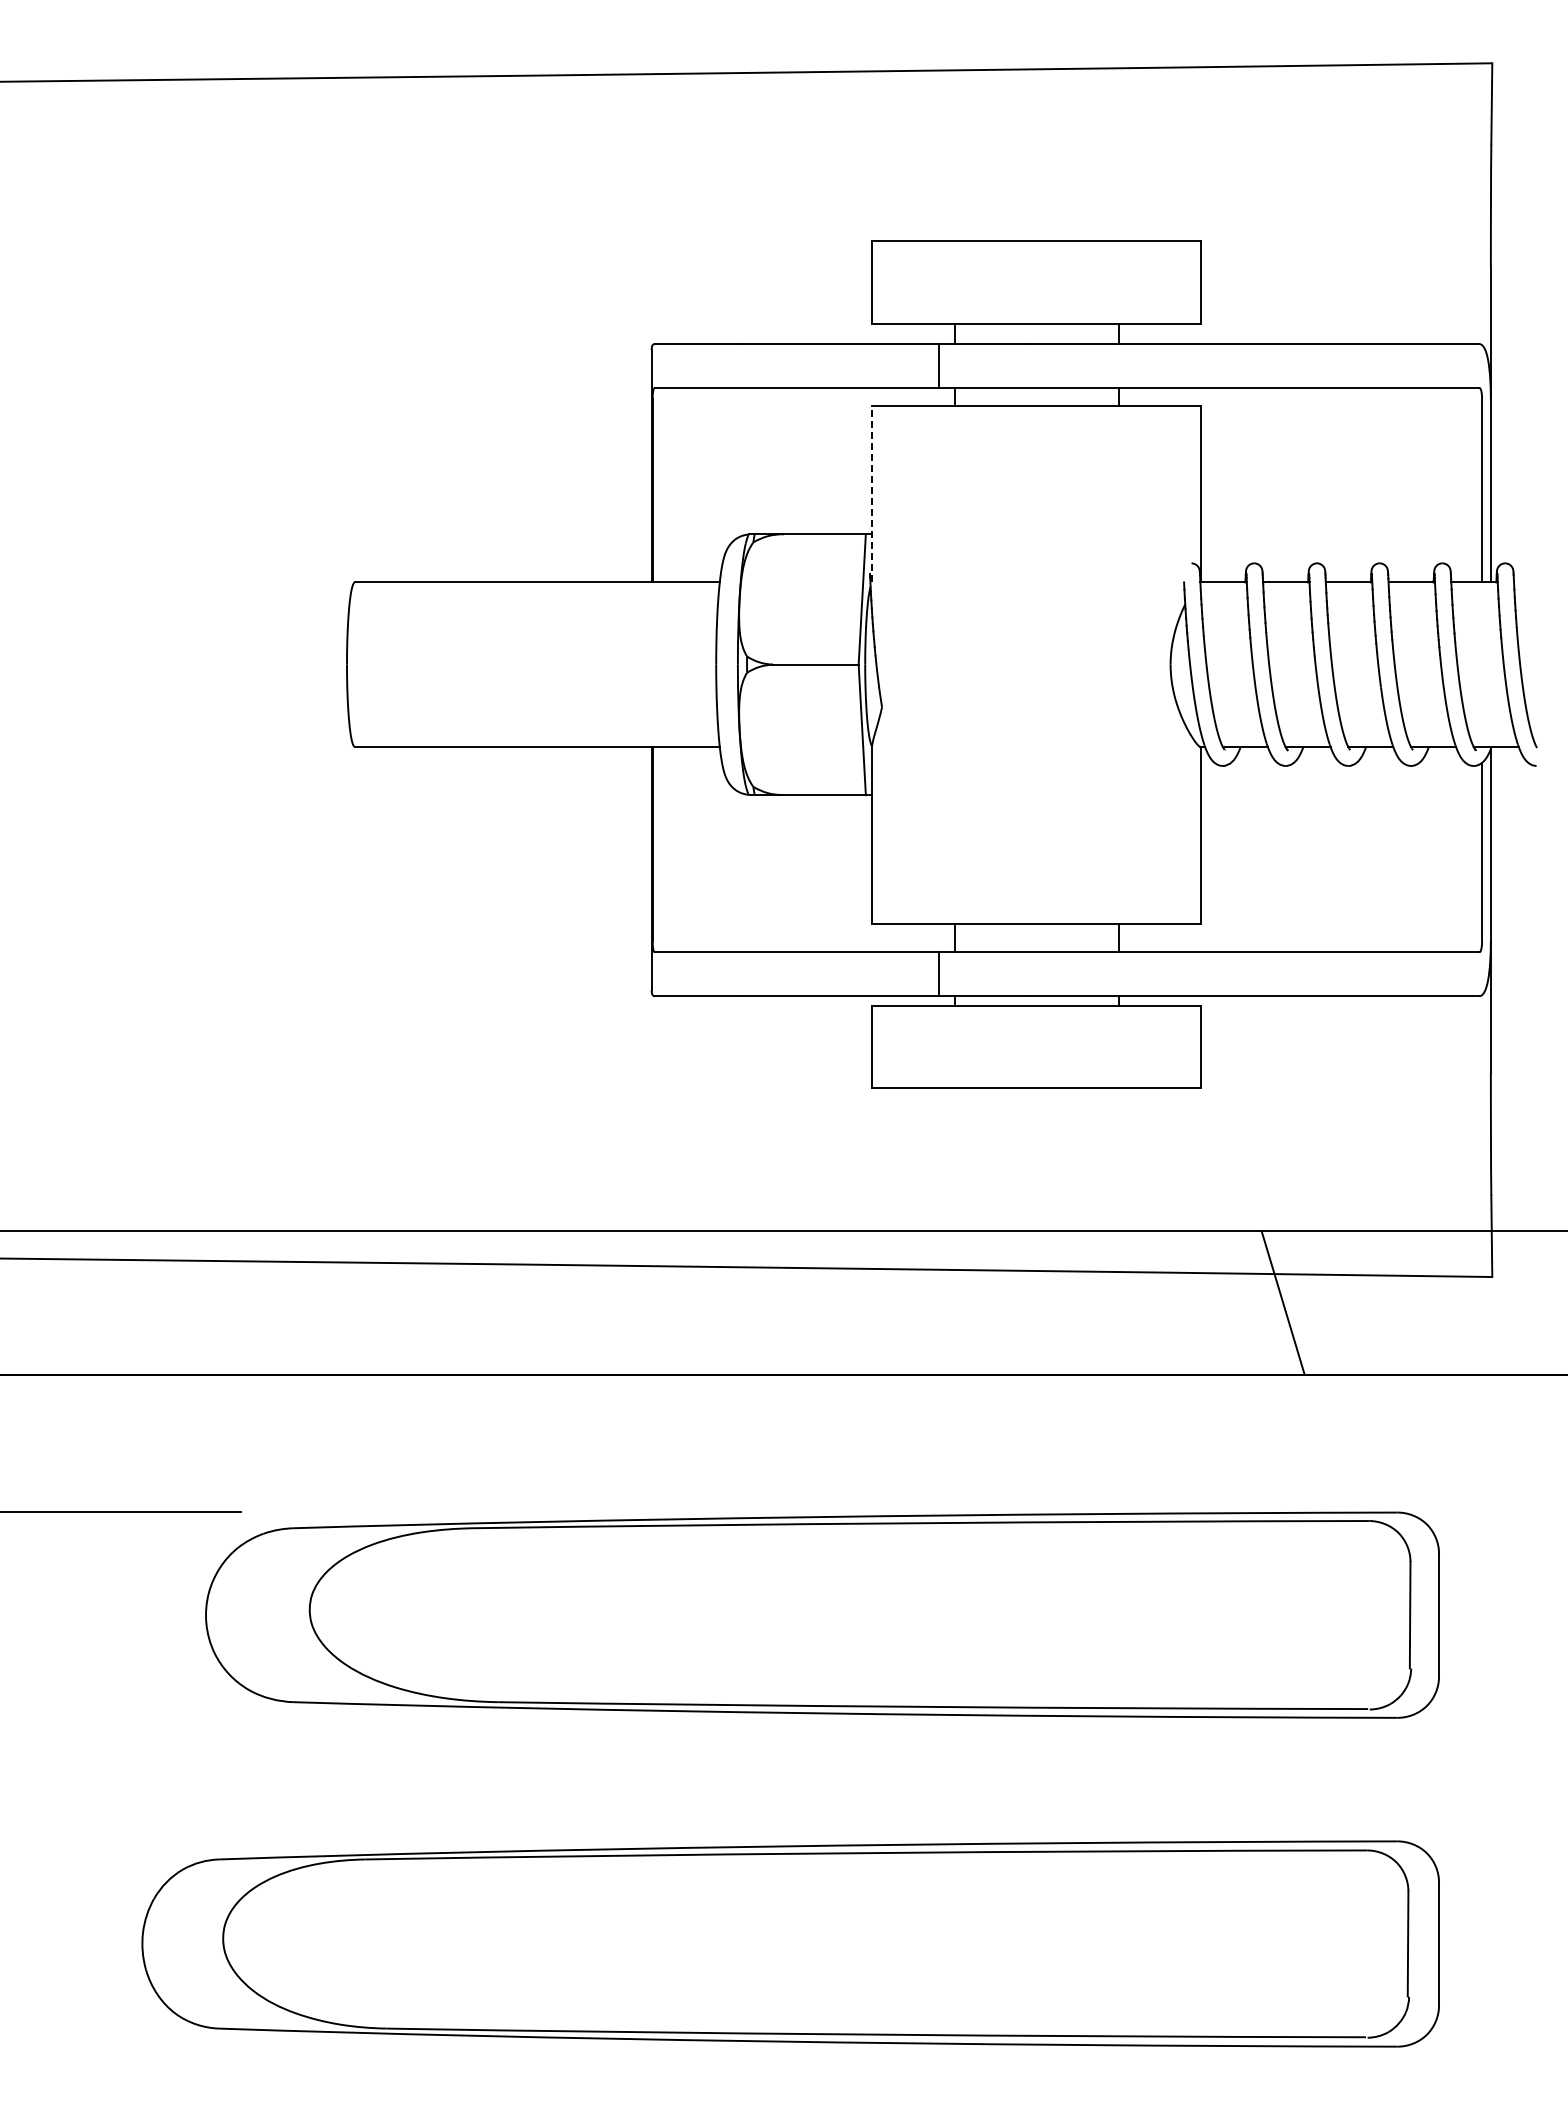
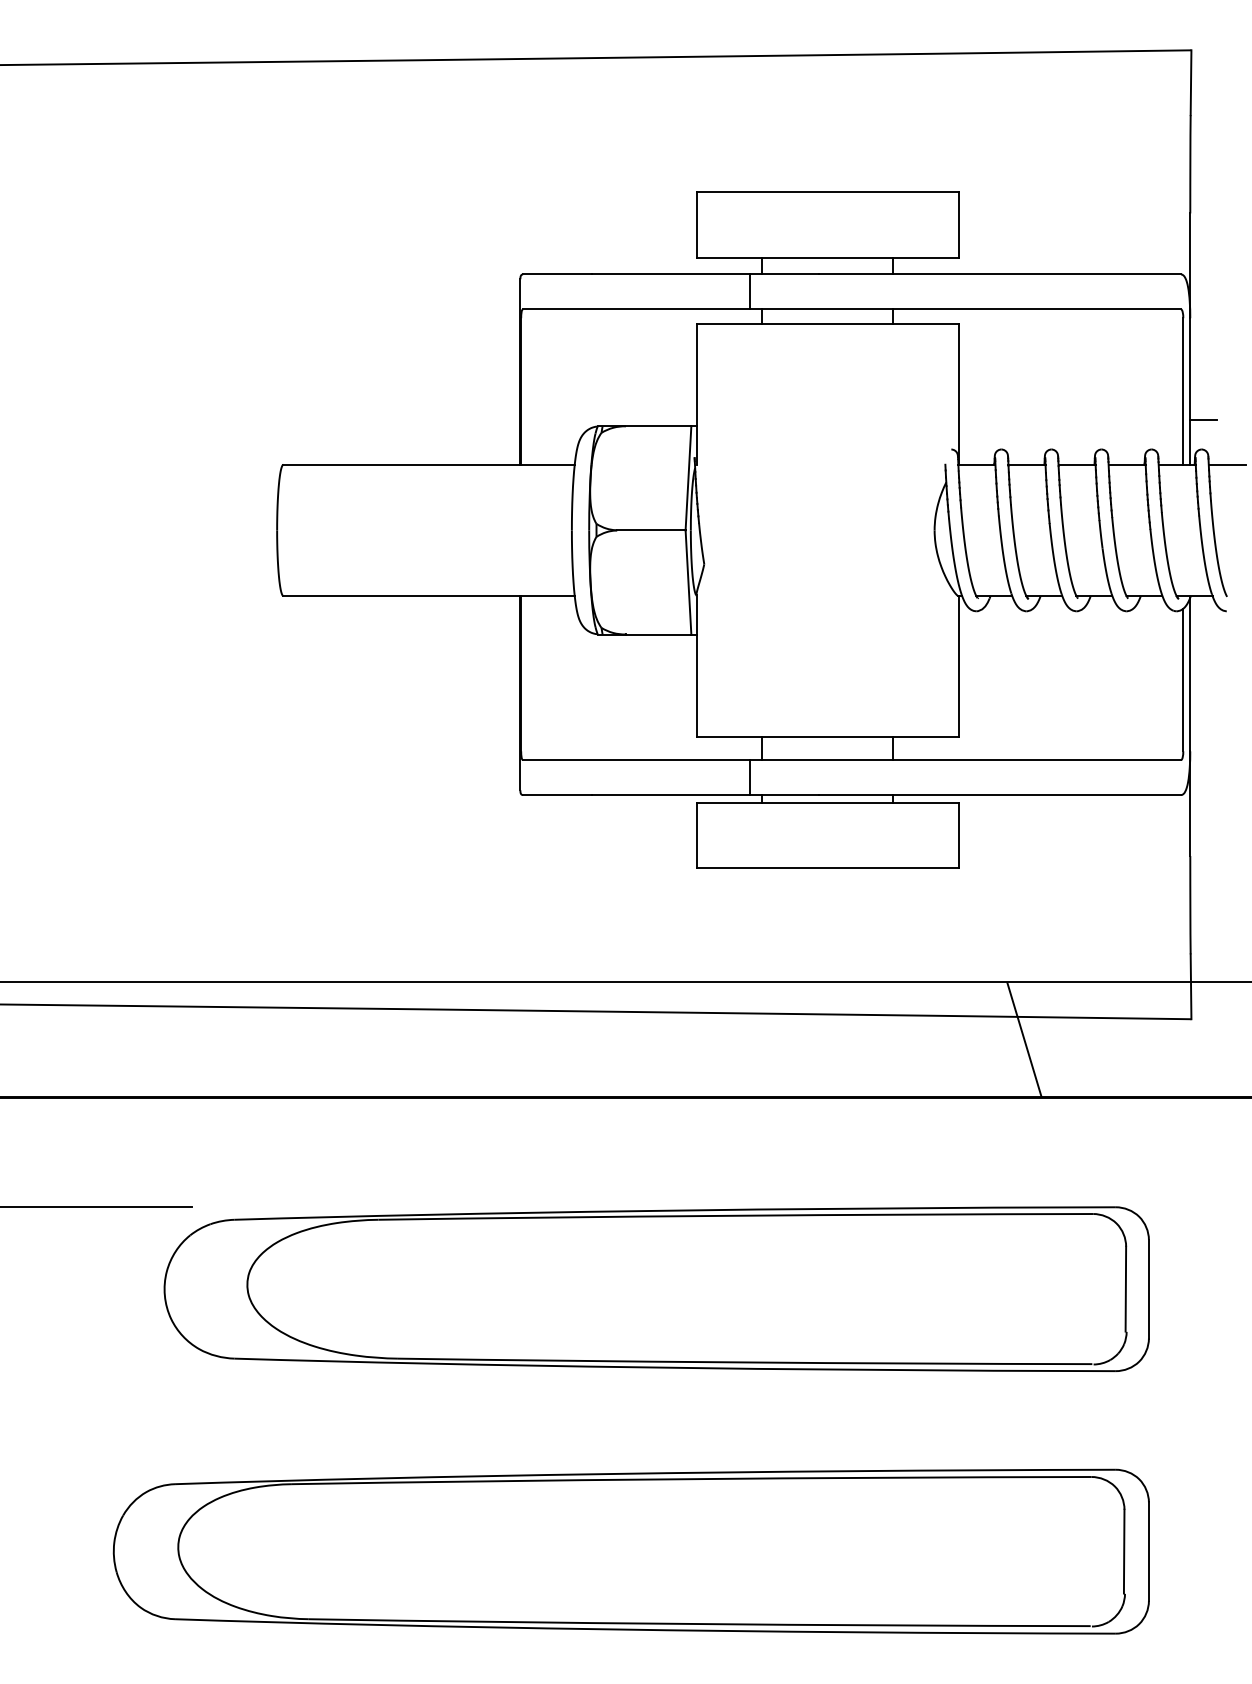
line: (872, 493) -> (696, 393), dashed -> solid
line: (1507, 526) -> (1203, 420), added
line: (1537, 582) -> (1227, 464), added

